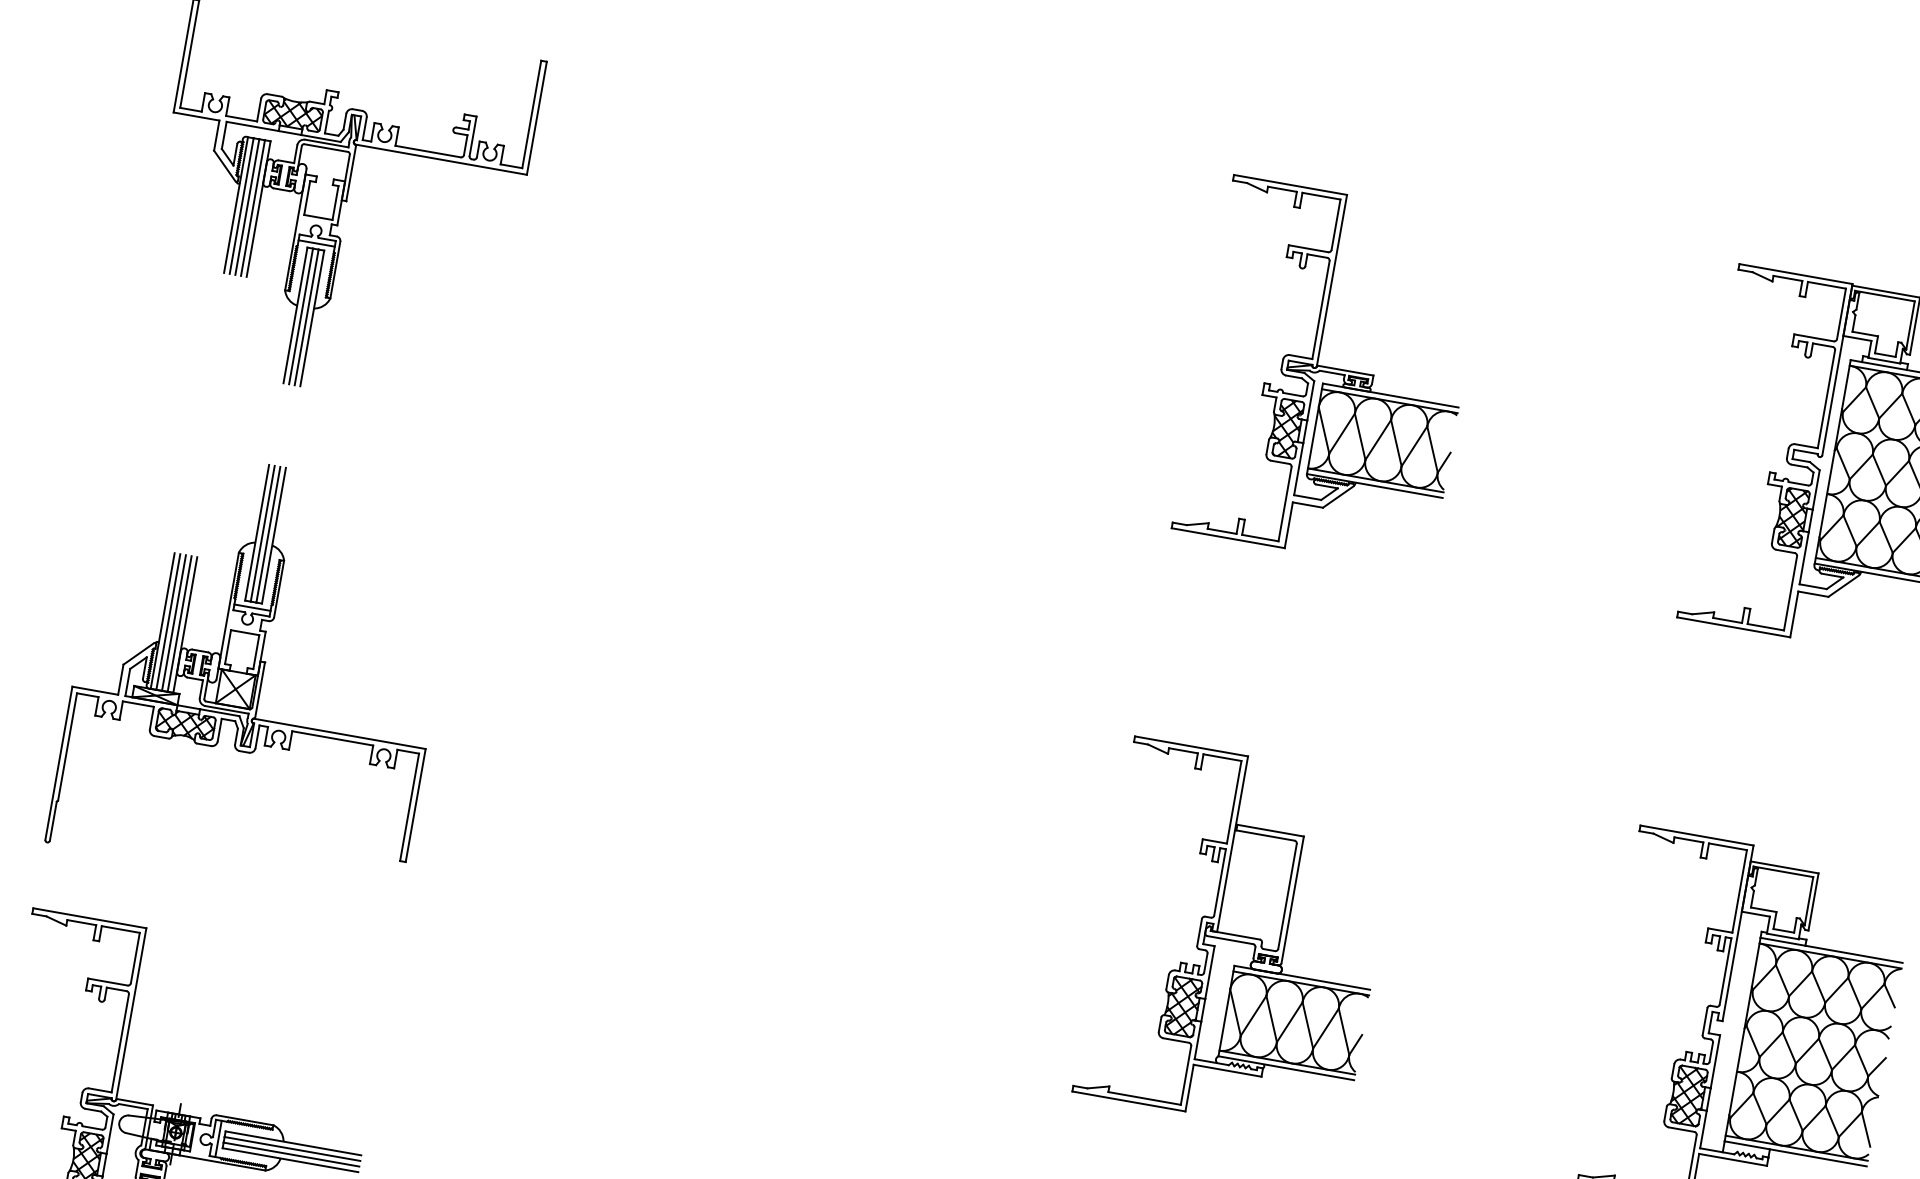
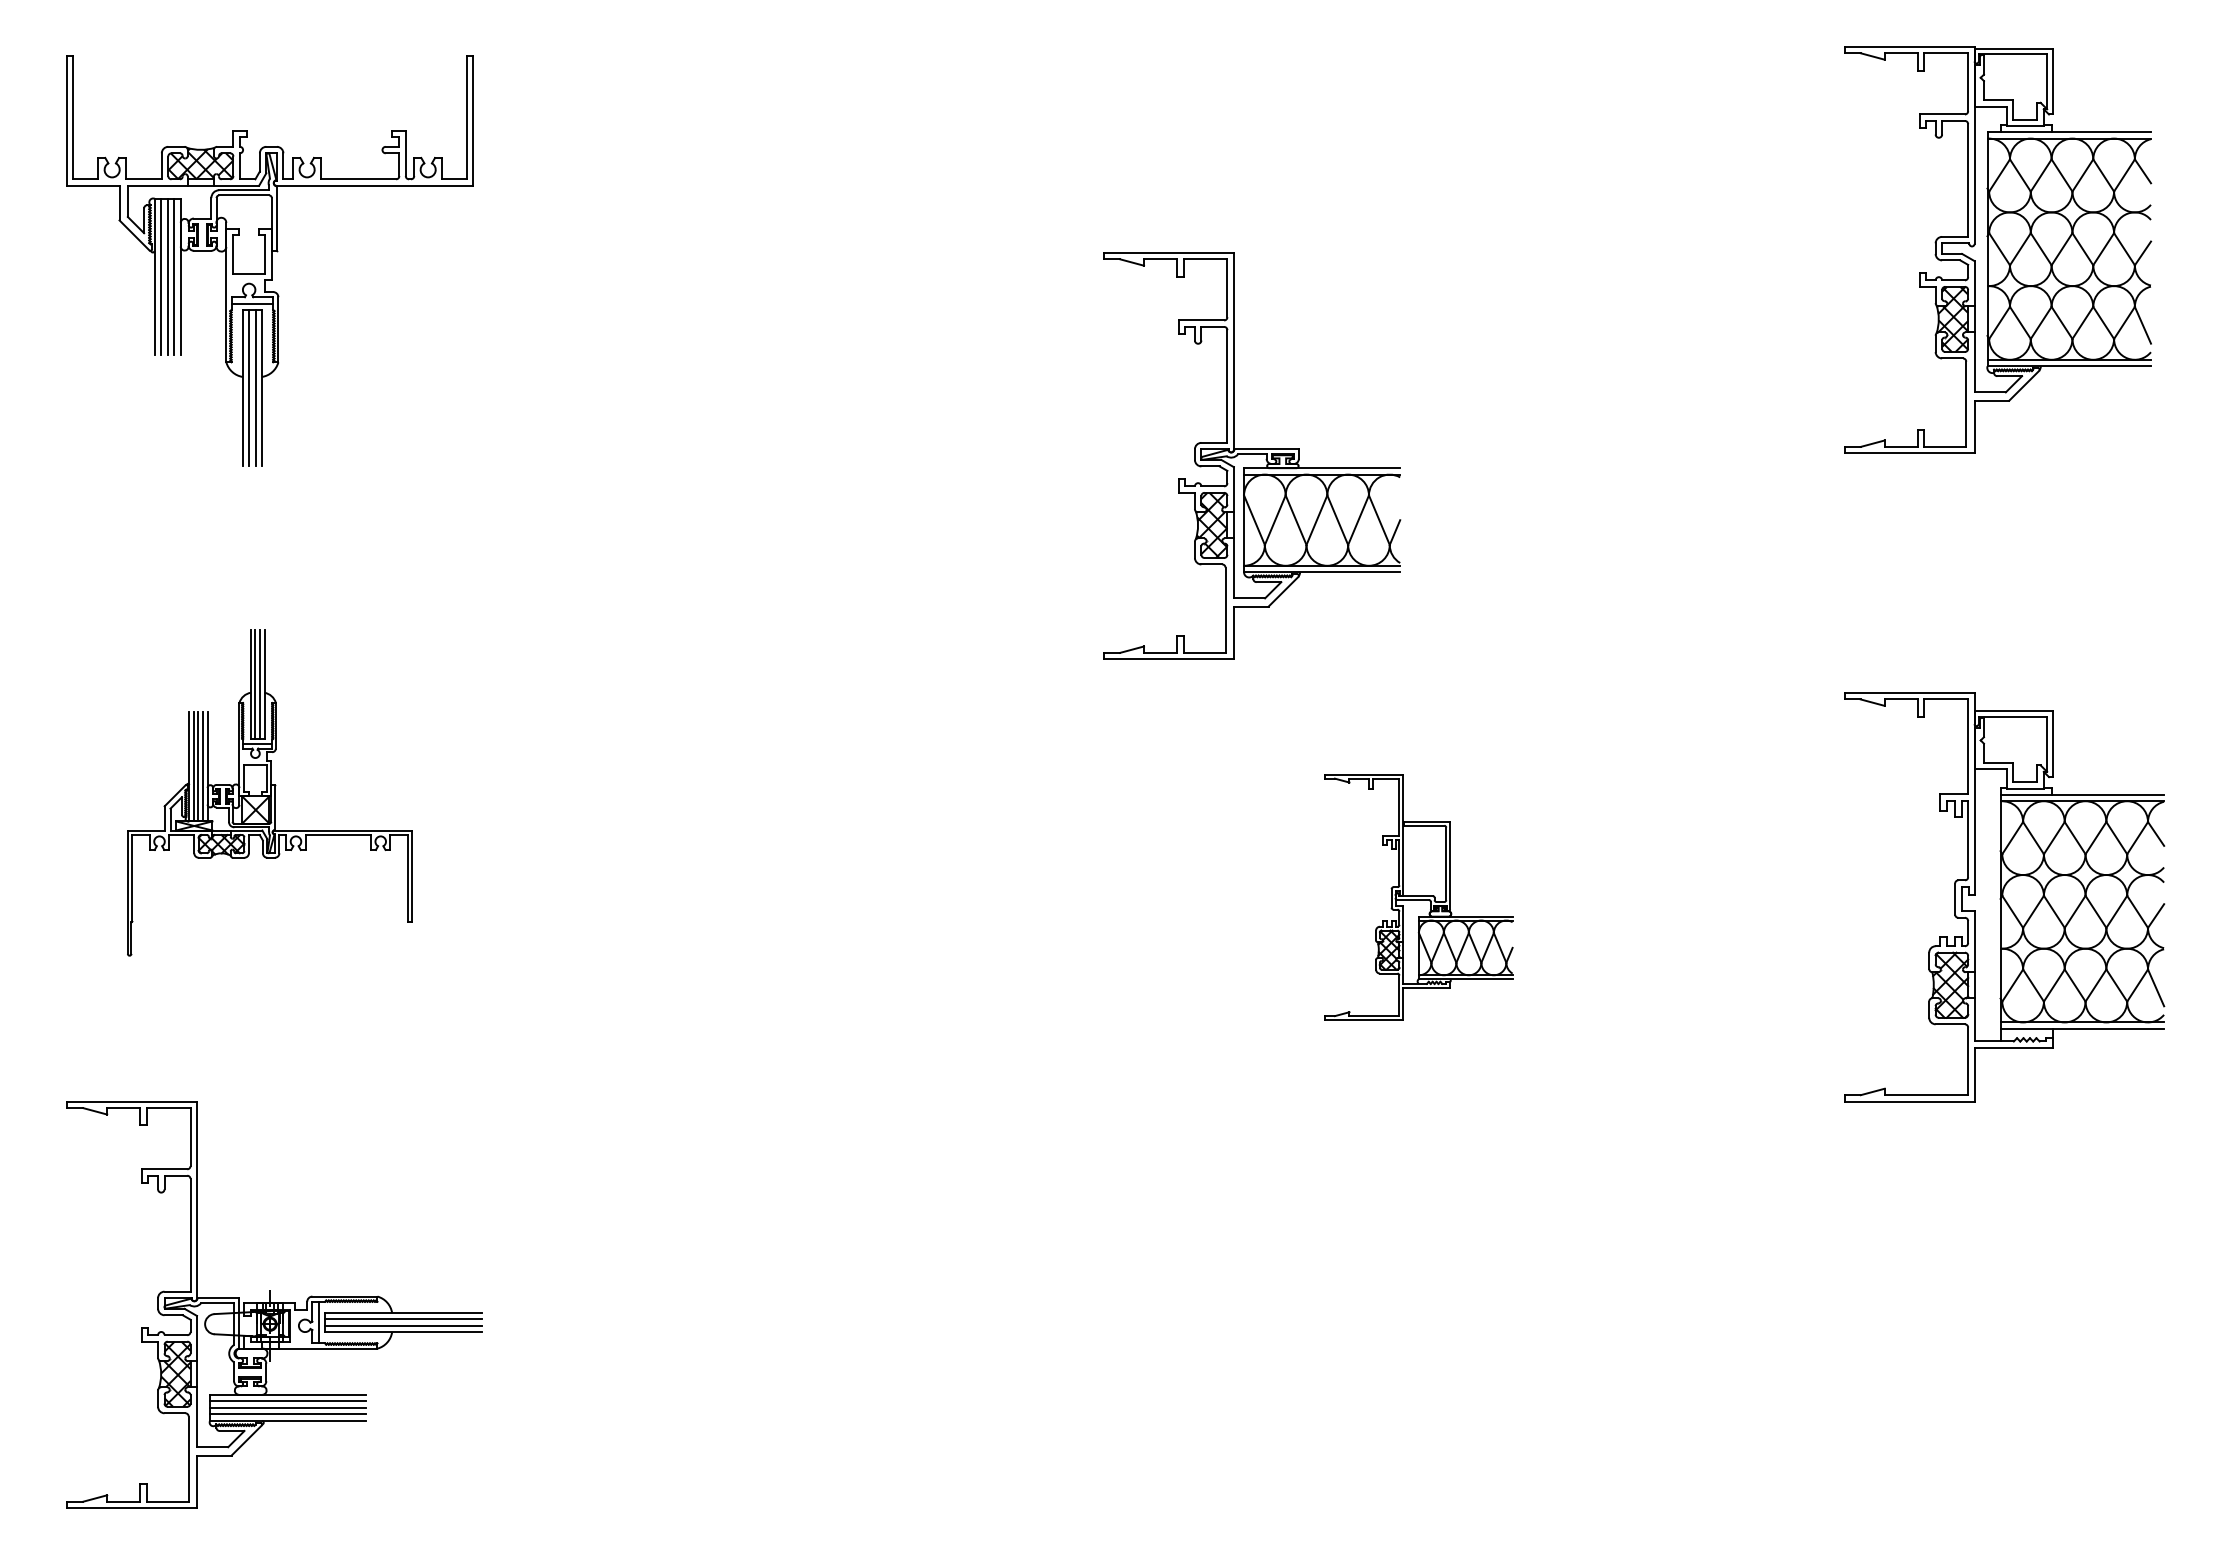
part: (1332, 373) -> (1252, 455), moved
part: (256, 670) -> (269, 792), size x0.7
part: (1239, 938) -> (1418, 897), size x0.6

